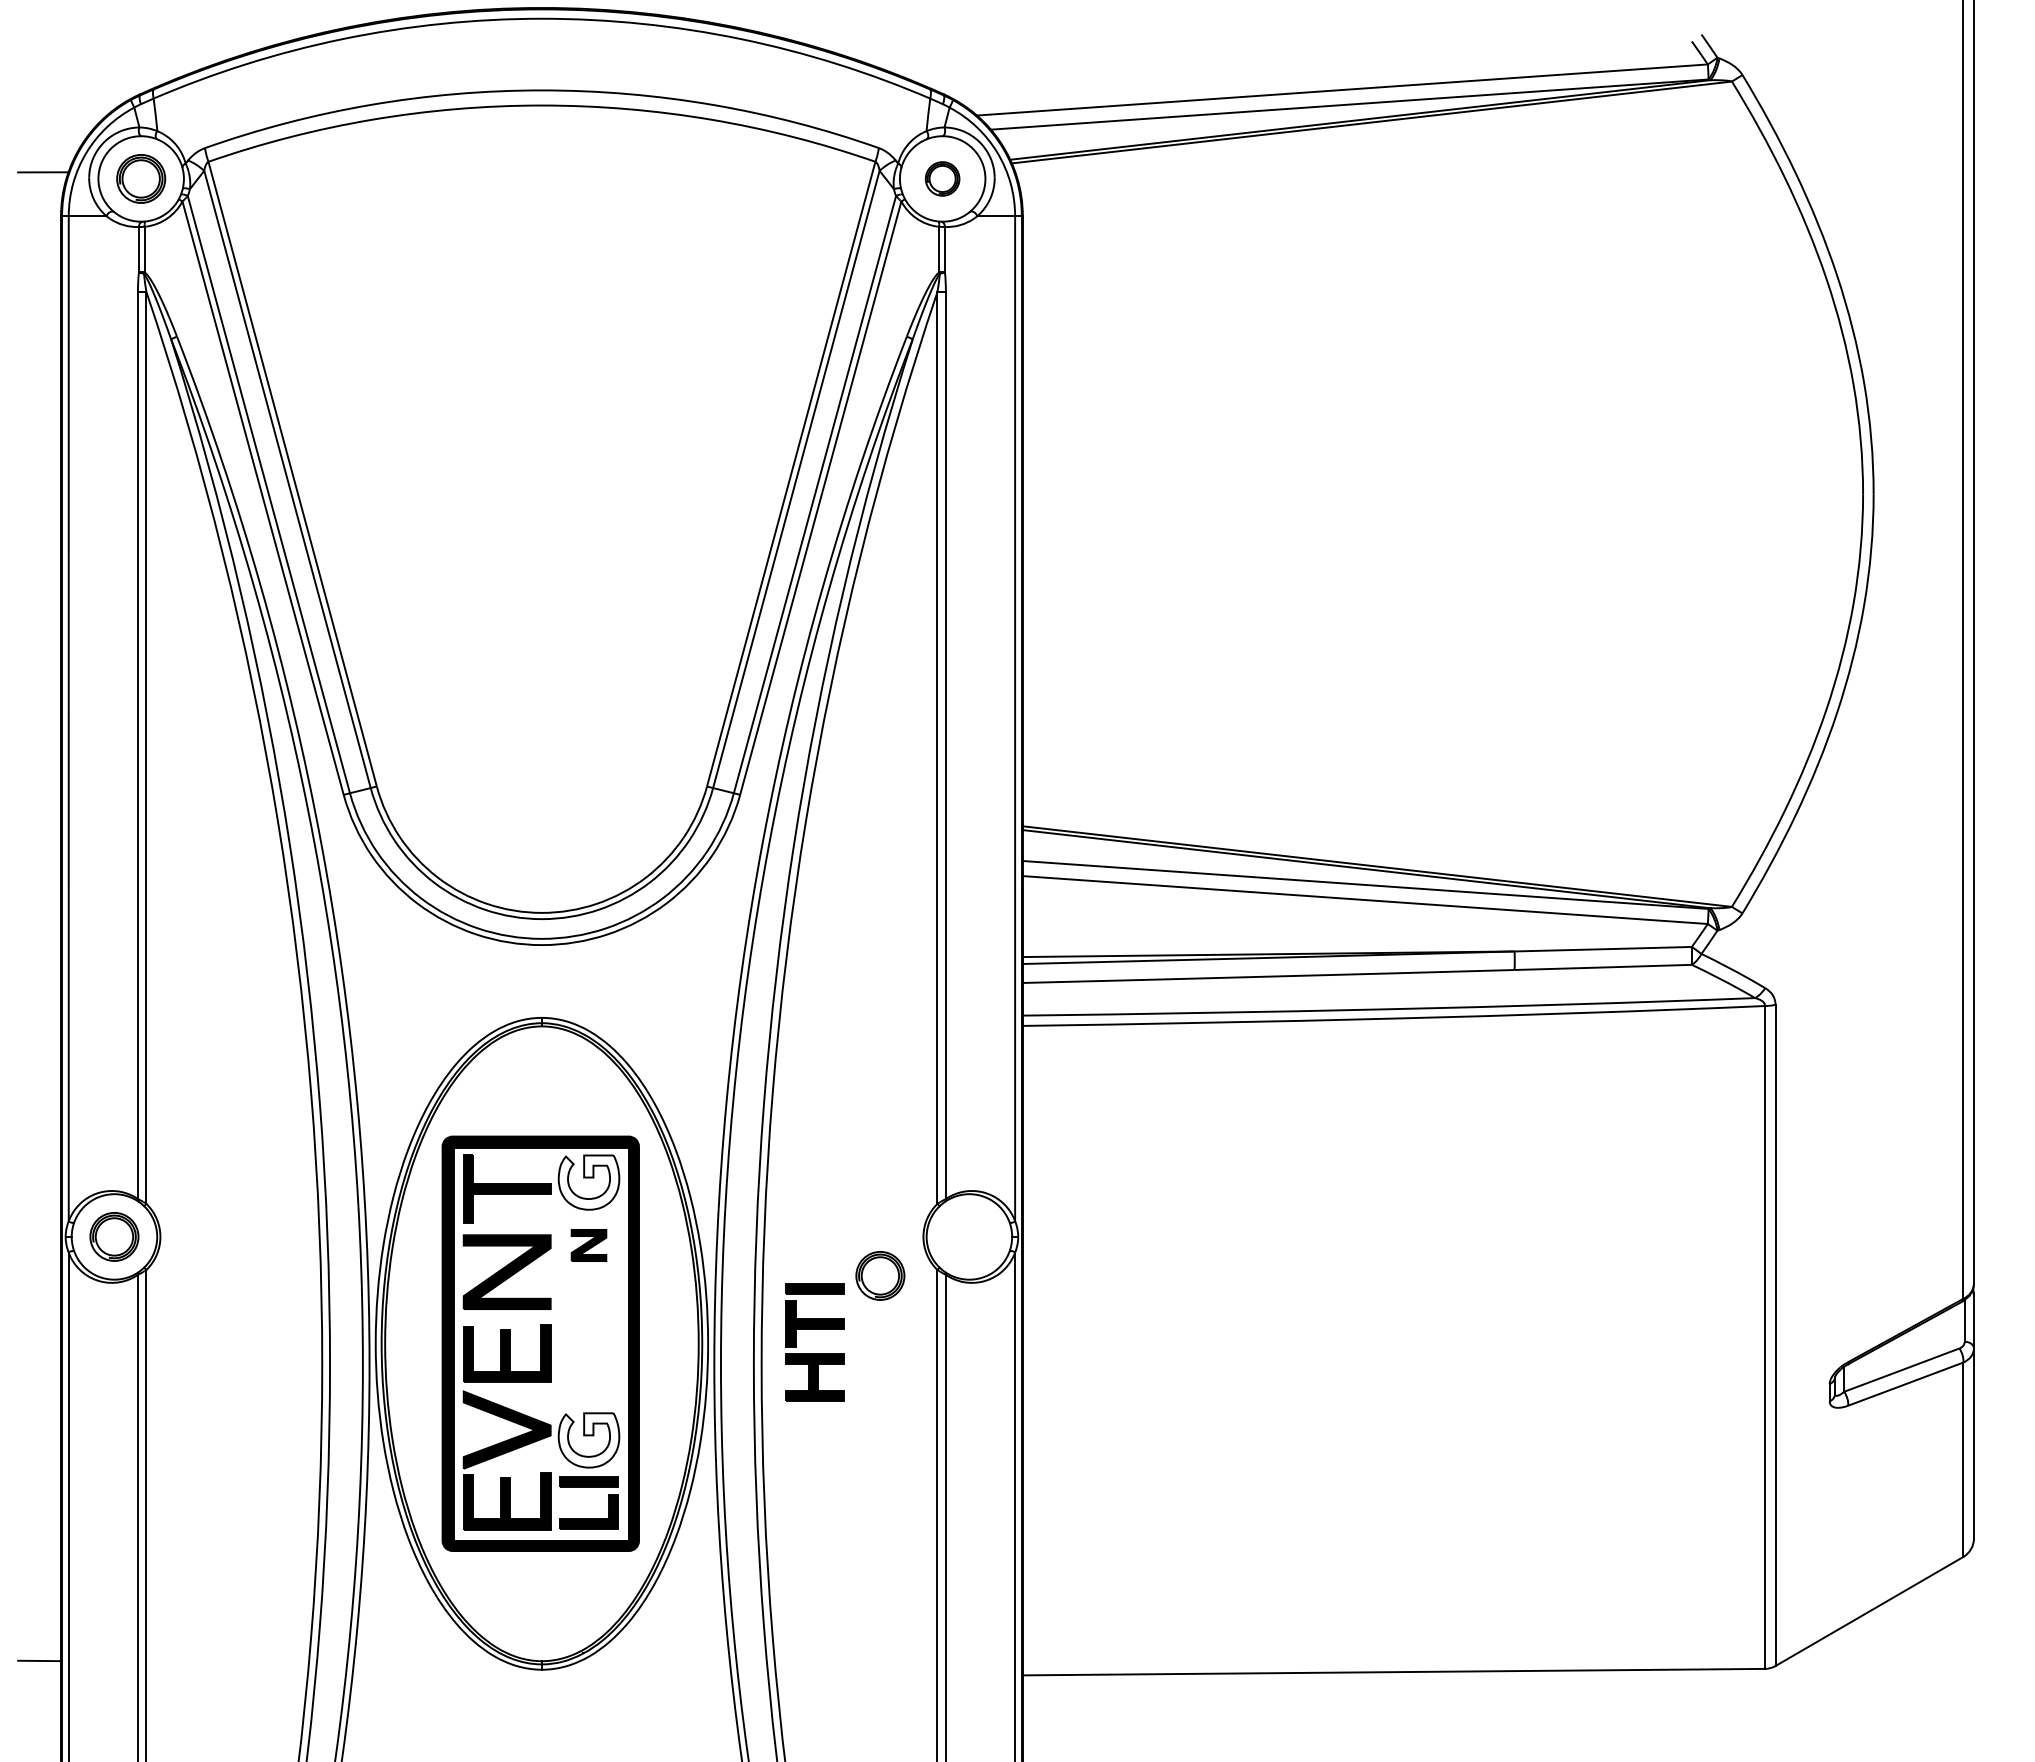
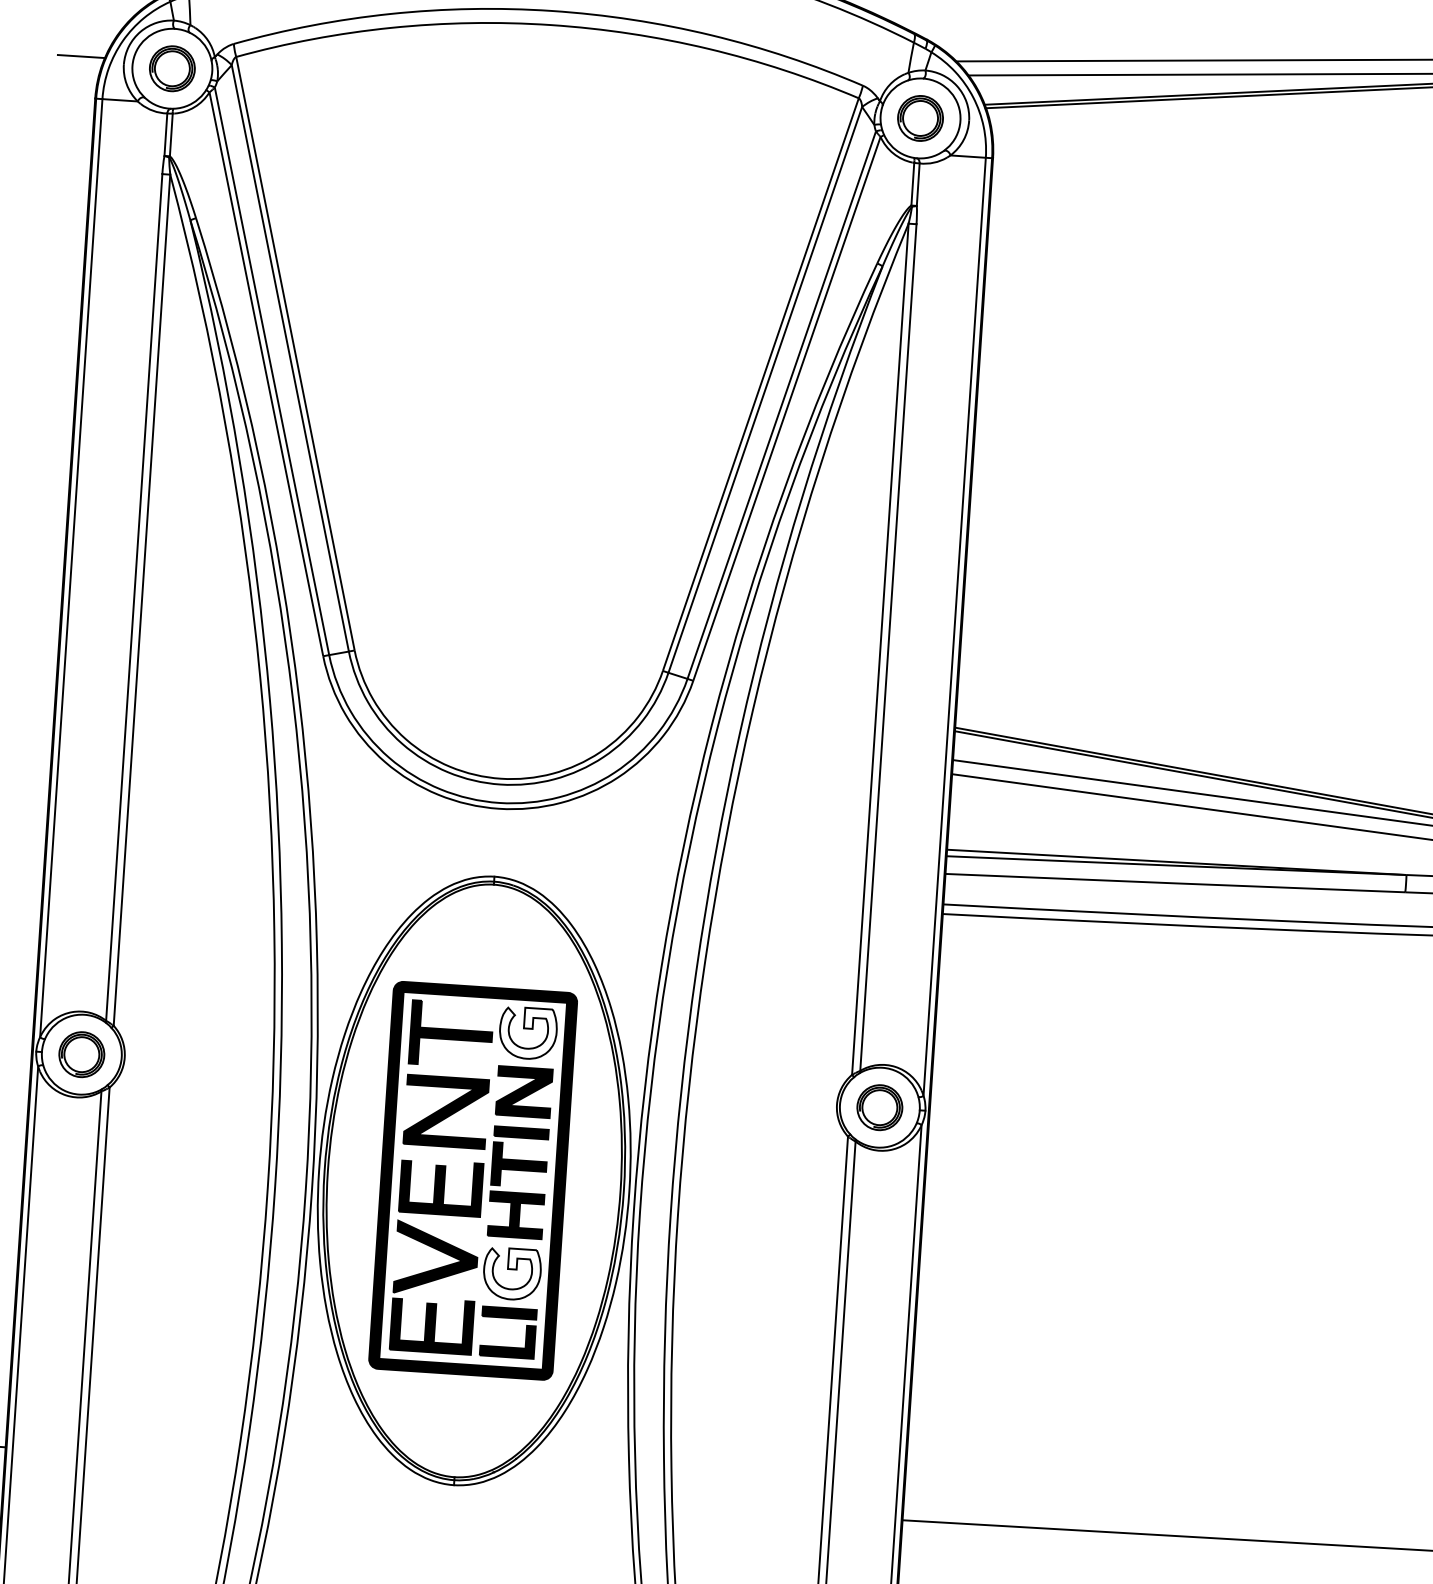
part: (942, 178) -> (920, 118), size x1.43
part: (588, 1245) -> (523, 1092), size x1.67
part: (880, 1275) -> (879, 1107), moved
part: (814, 1353) -> (517, 1192), moved

